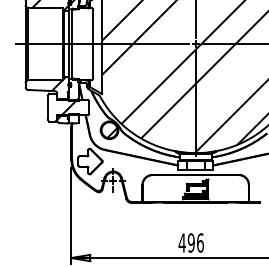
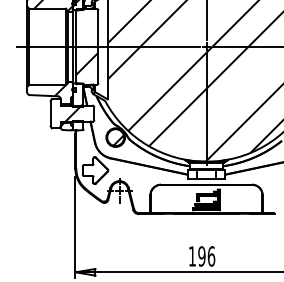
hatch: (82, 59) -> (87, 63), added
text: (182, 243) -> (192, 256), 496 -> 196

